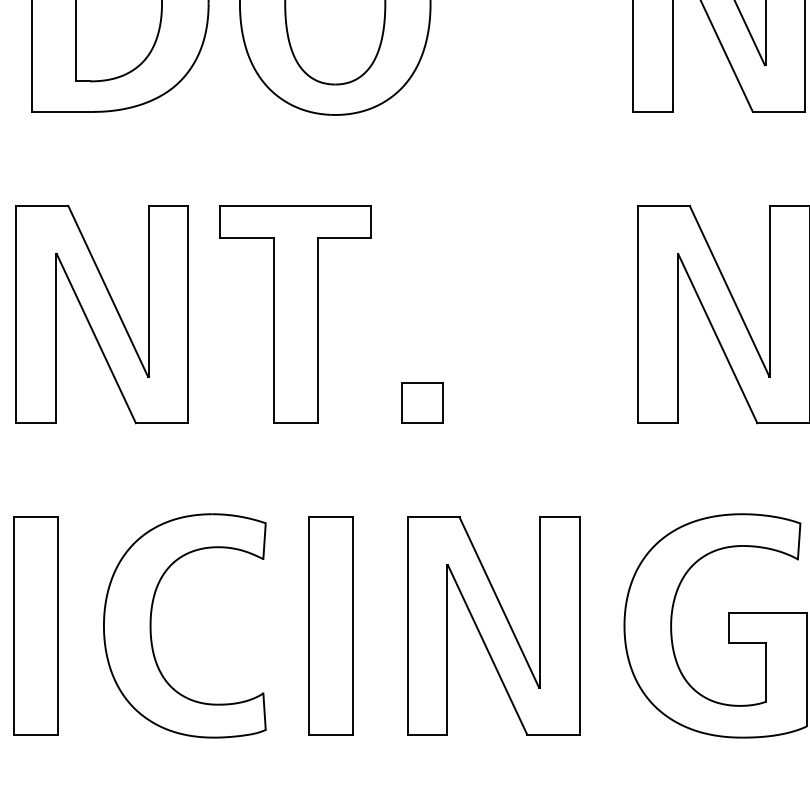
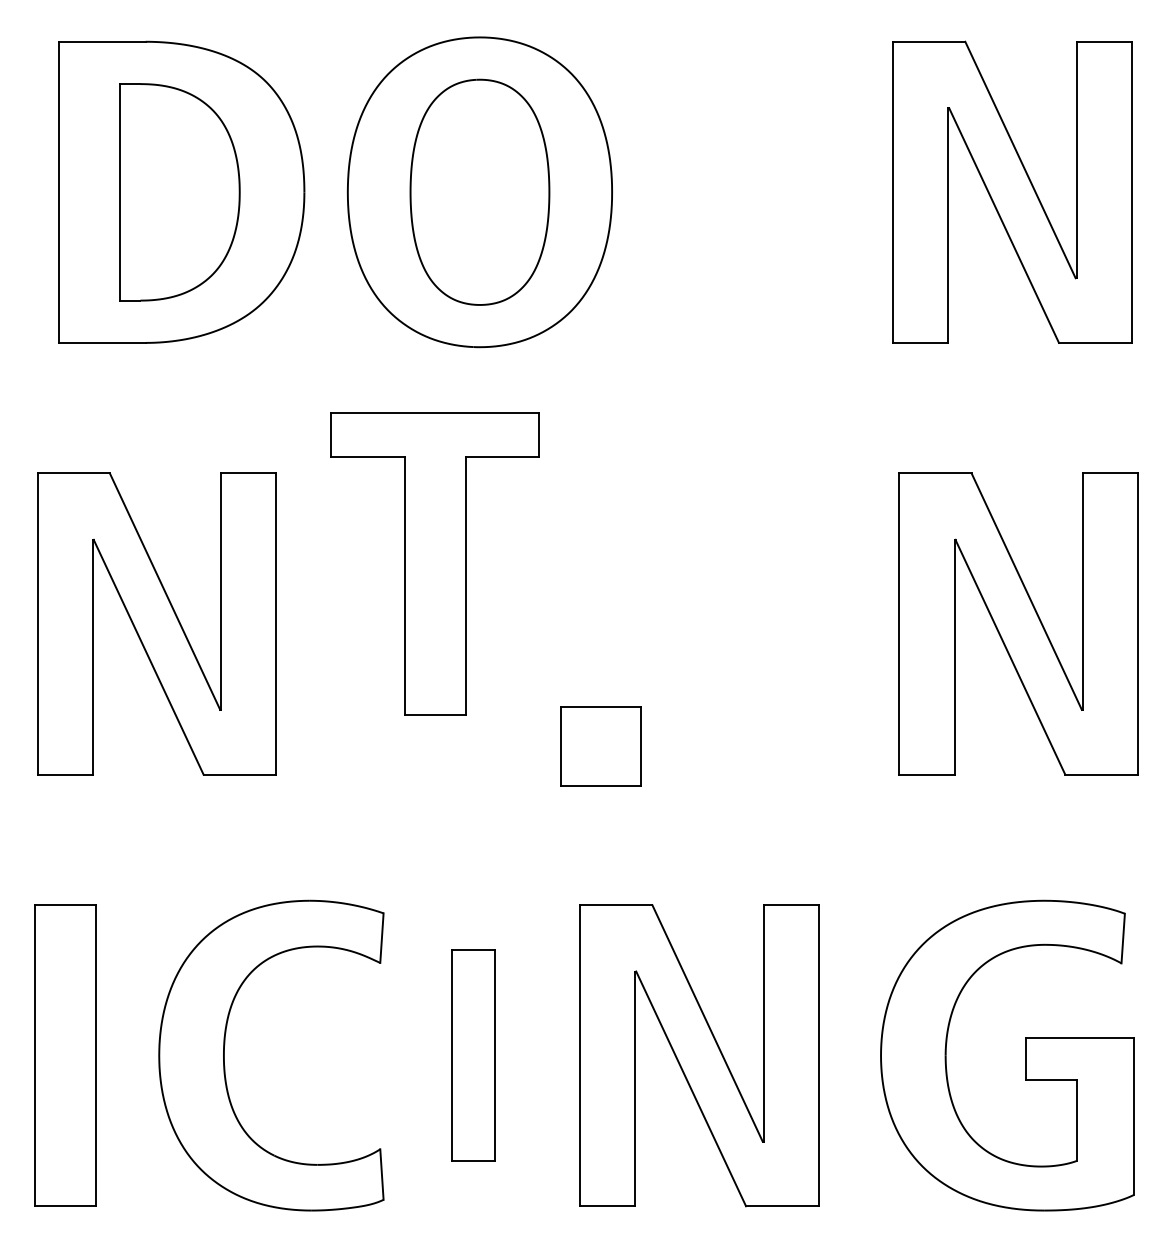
part: (295, 314) -> (434, 563), moved
part: (422, 402) -> (600, 746), size x1.4
part: (330, 625) -> (473, 1055), size x0.7

